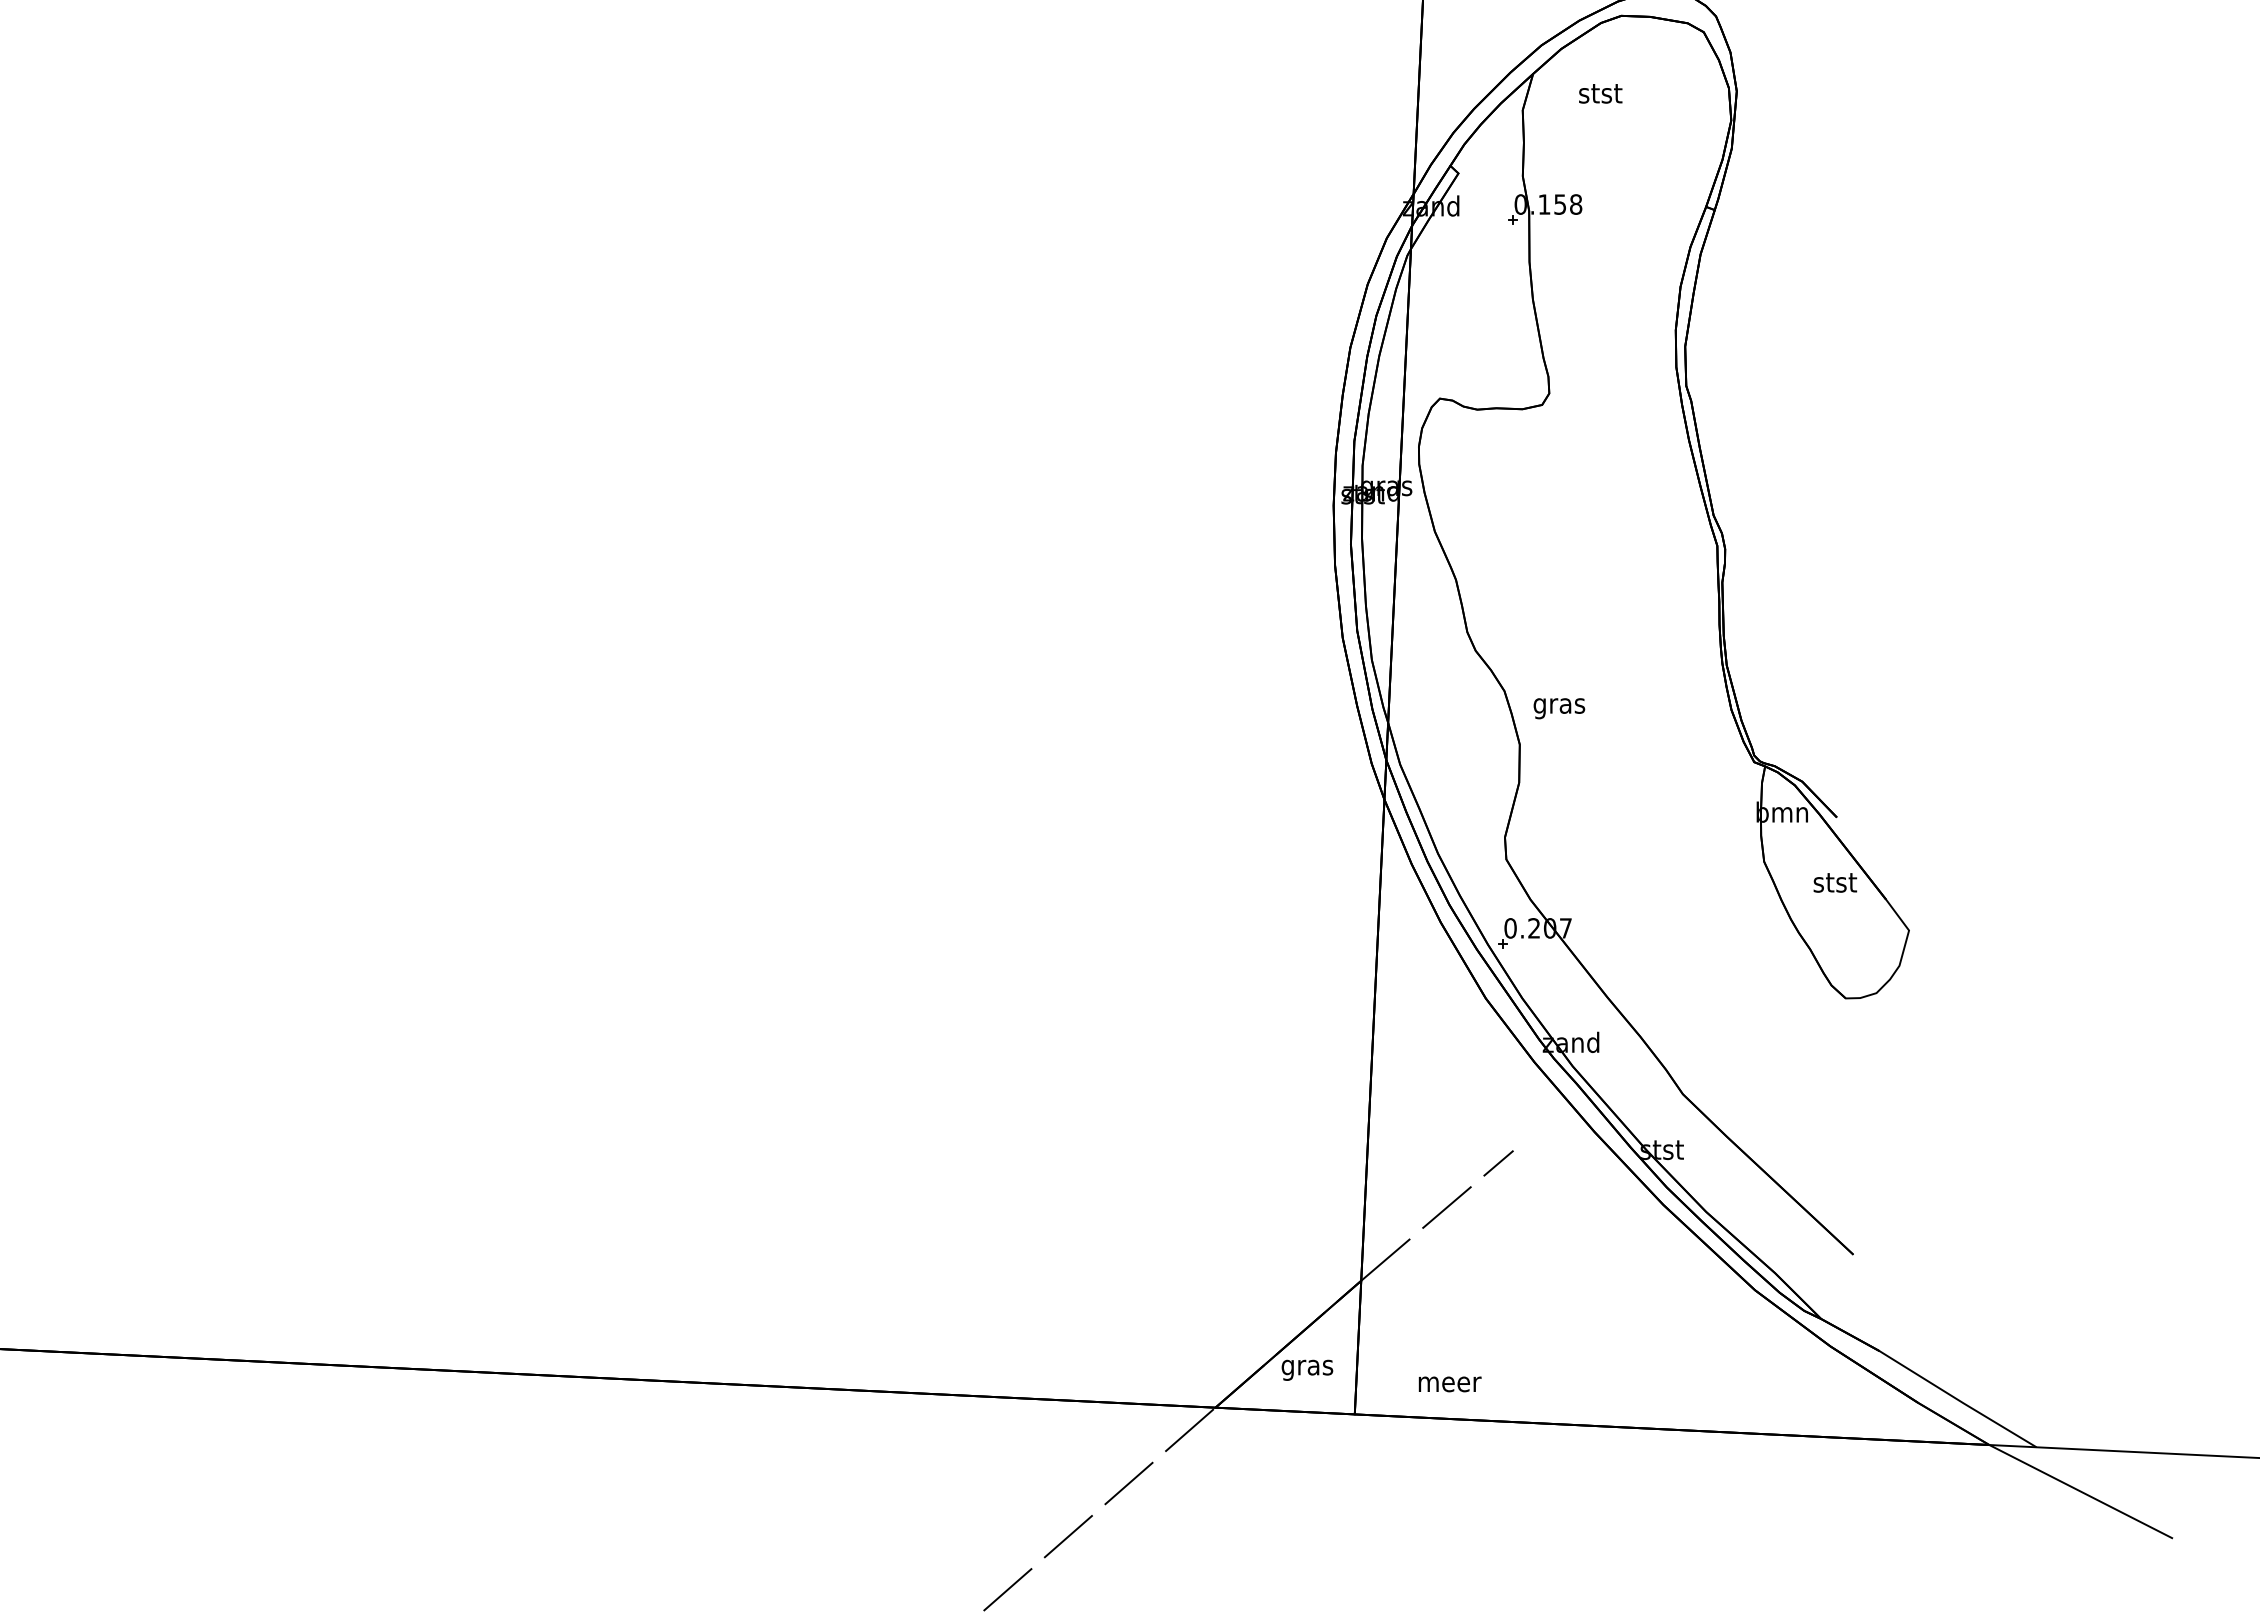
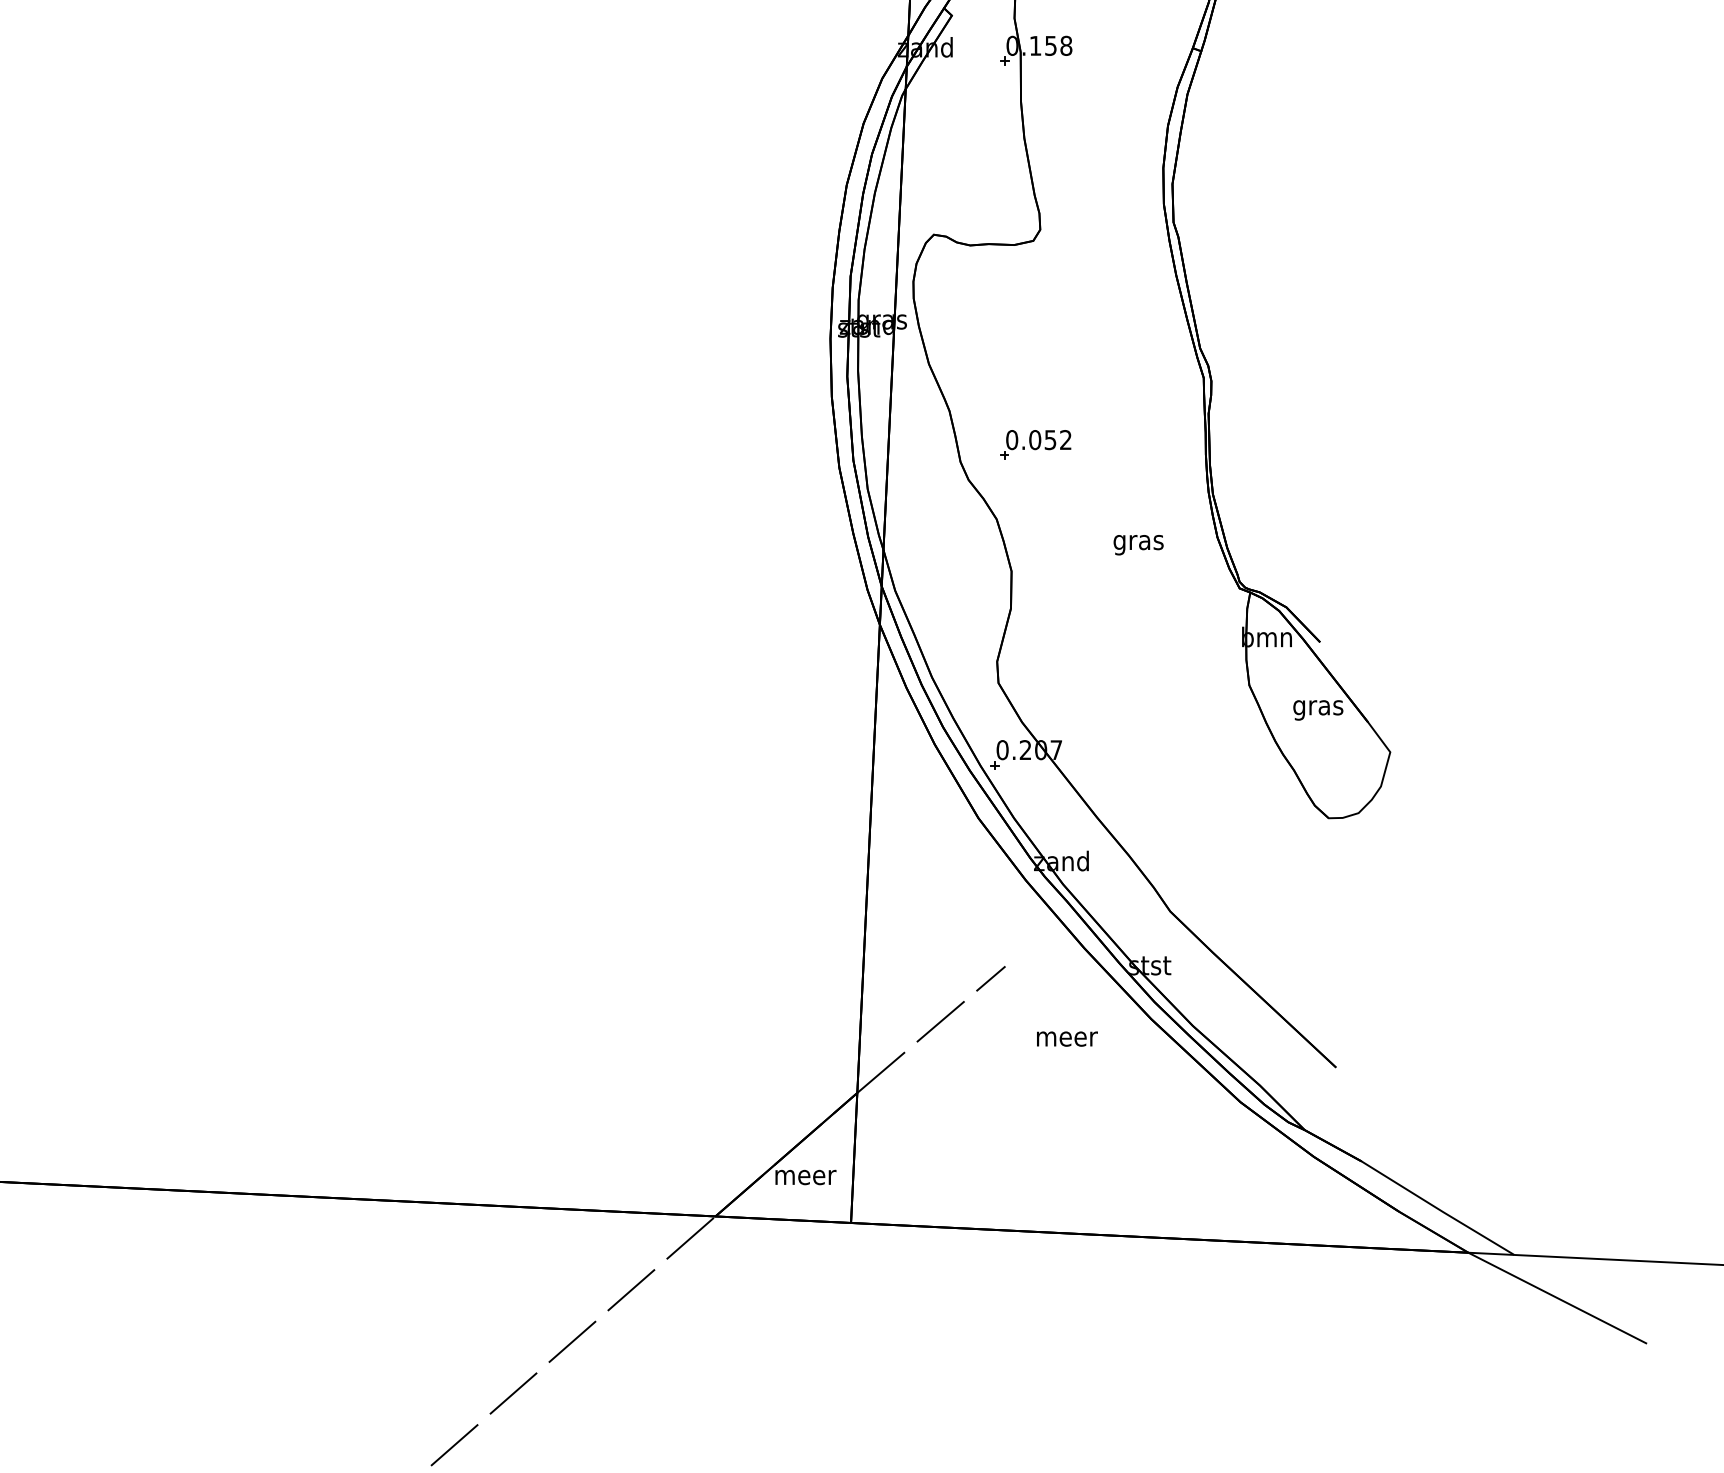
part: (1544, 614) -> (1035, 444), added
text: (1559, 708) -> (1138, 544), moved
text: (1834, 885) -> (1317, 708), stst -> gras
text: (1308, 1369) -> (806, 1179), gras -> meer
text: (1449, 1384) -> (1066, 1039), moved

